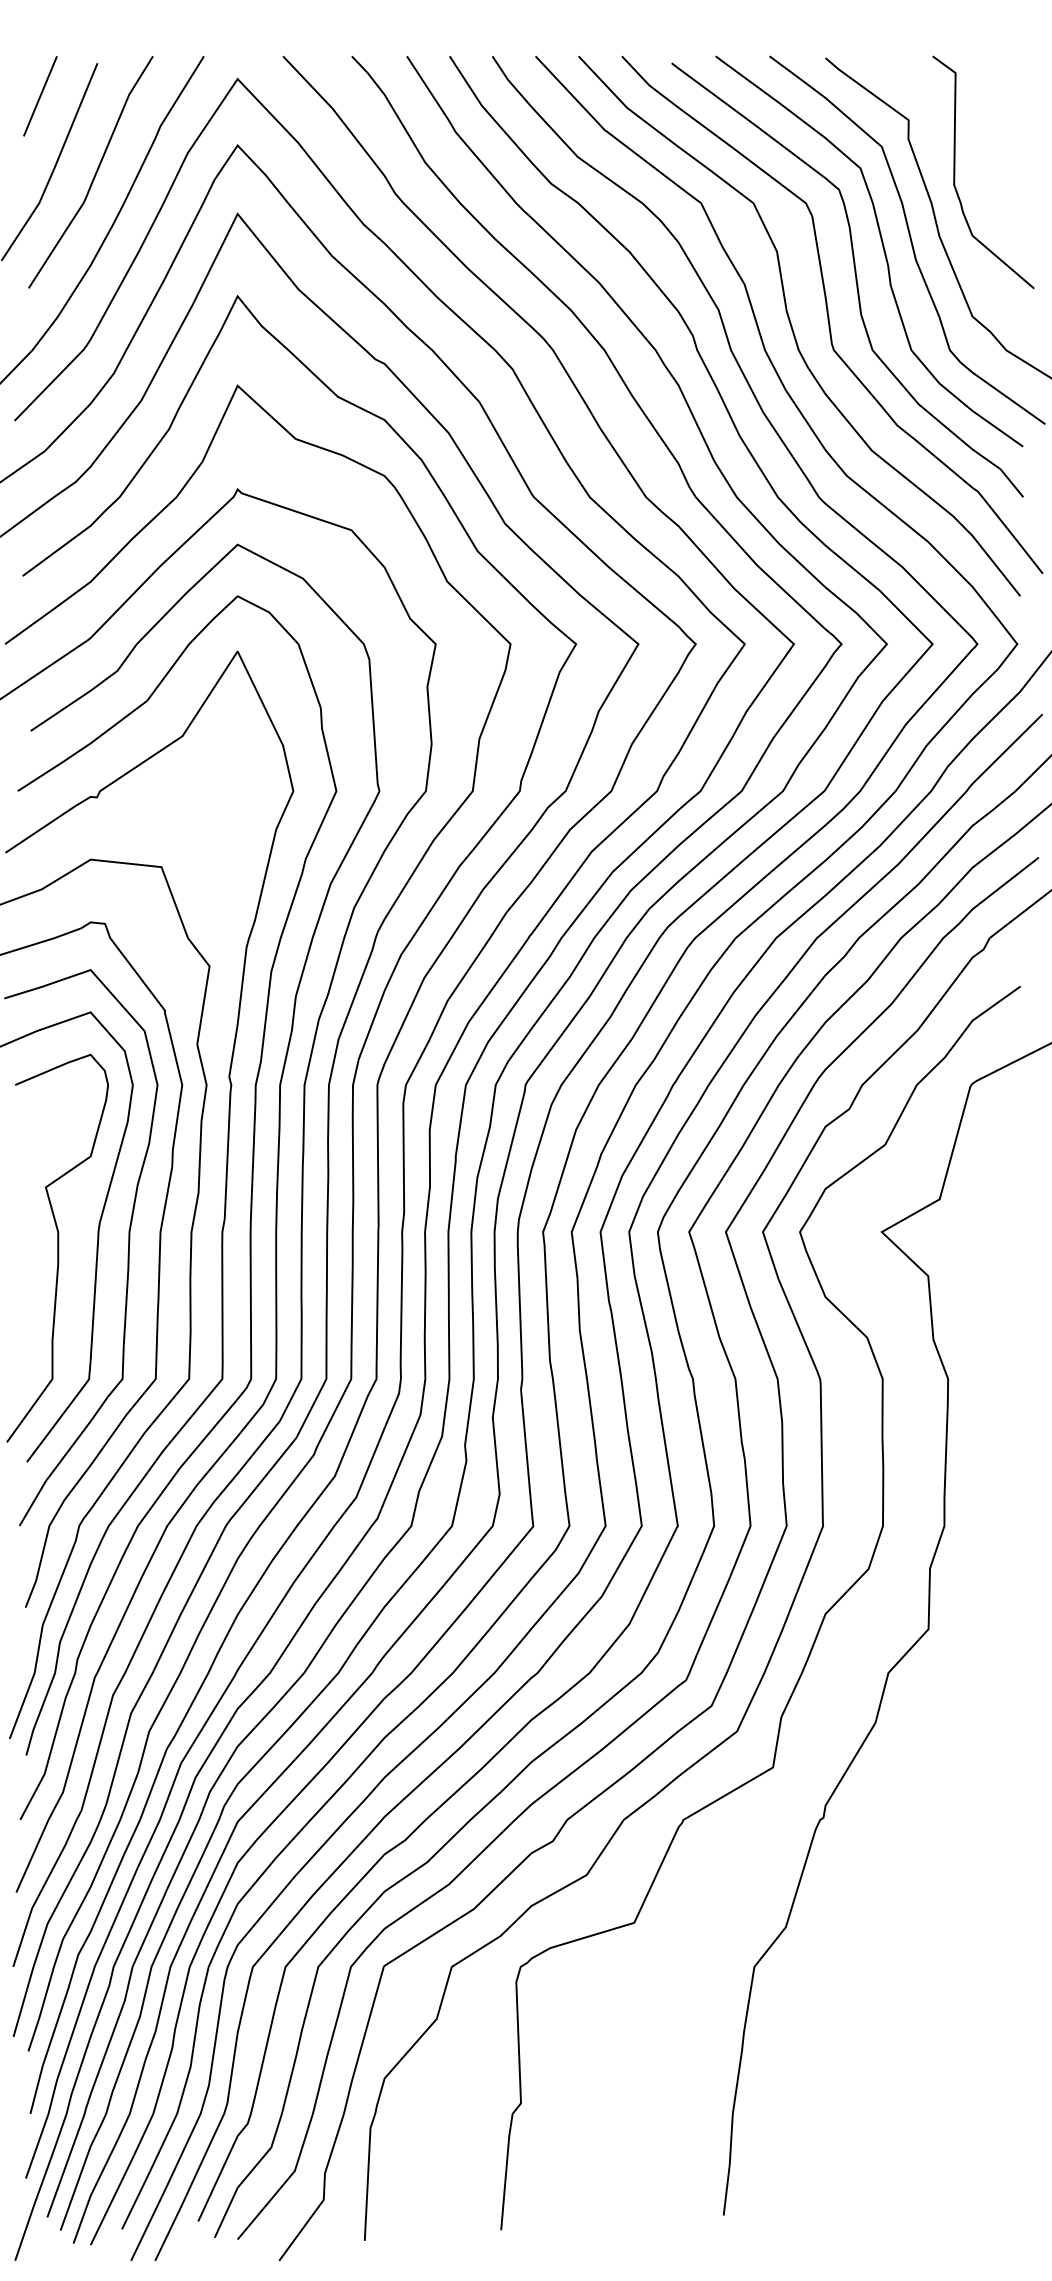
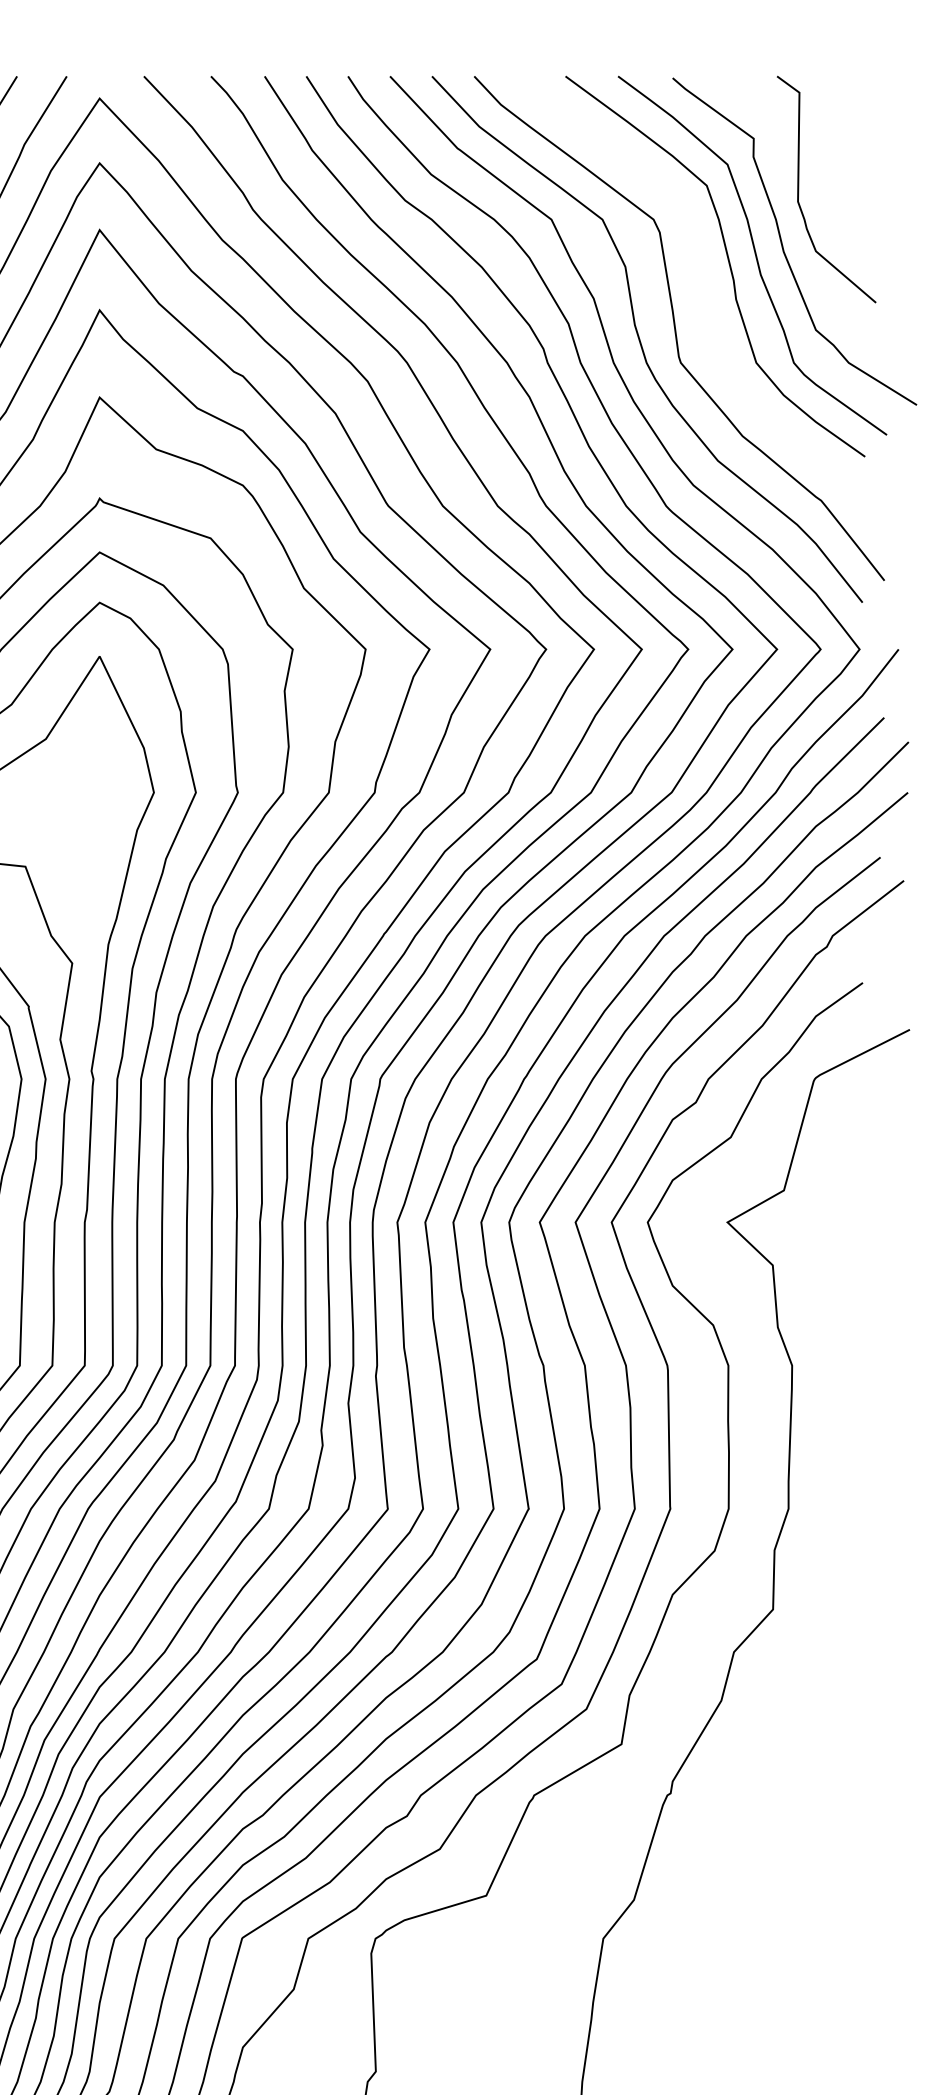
curve: (855, 279) -> (701, 293), removed

